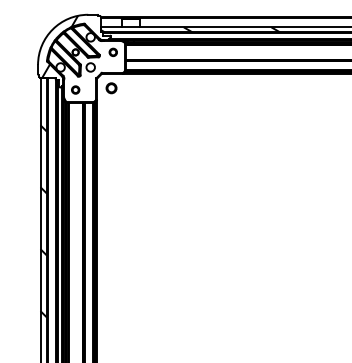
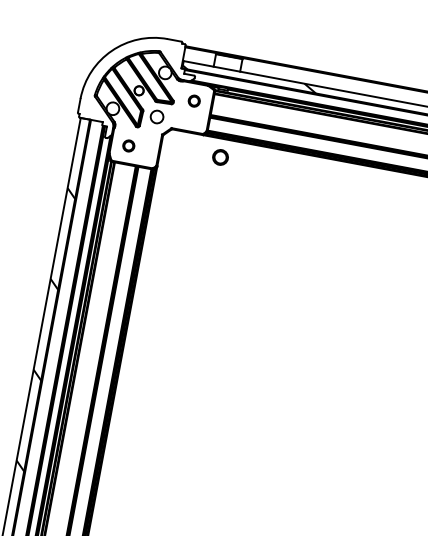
hatch: (60, 46) -> (118, 77), removed
part: (111, 88) -> (220, 157), moved

